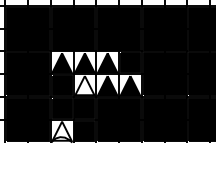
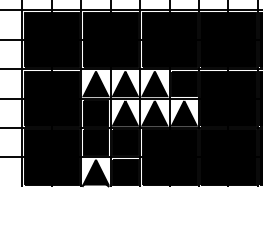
fill: (84, 85) -> (124, 113), added
fill: (61, 130) -> (95, 171), added

